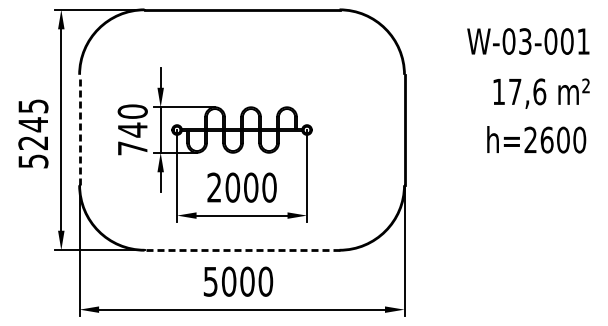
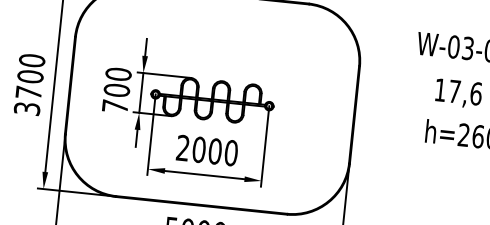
line: (79, 129) -> (70, 85), dashed -> solid
text: (132, 129) -> (116, 89), 740 -> 700
text: (33, 133) -> (29, 84), 5245 -> 3700
line: (241, 250) -> (201, 205), dashed -> solid

